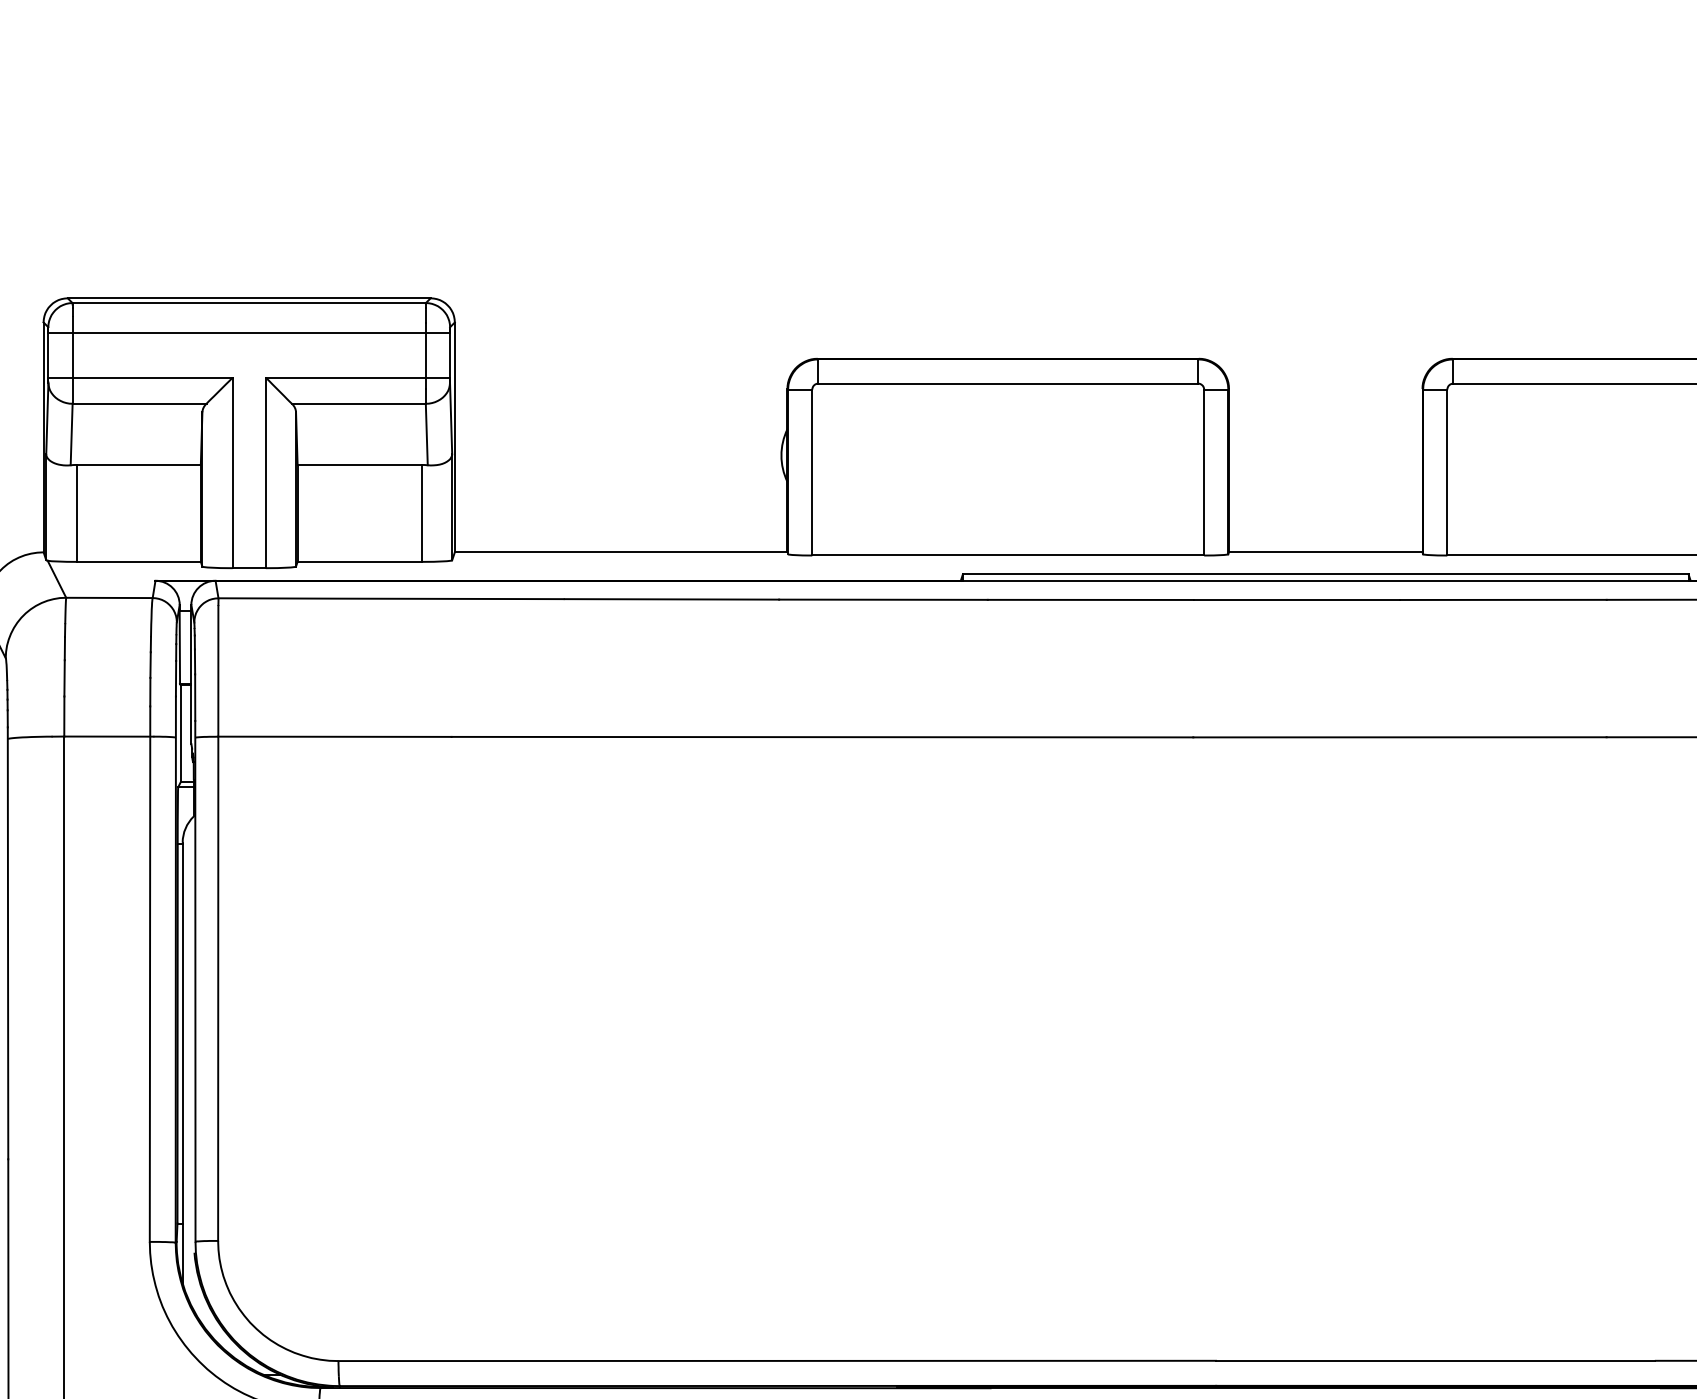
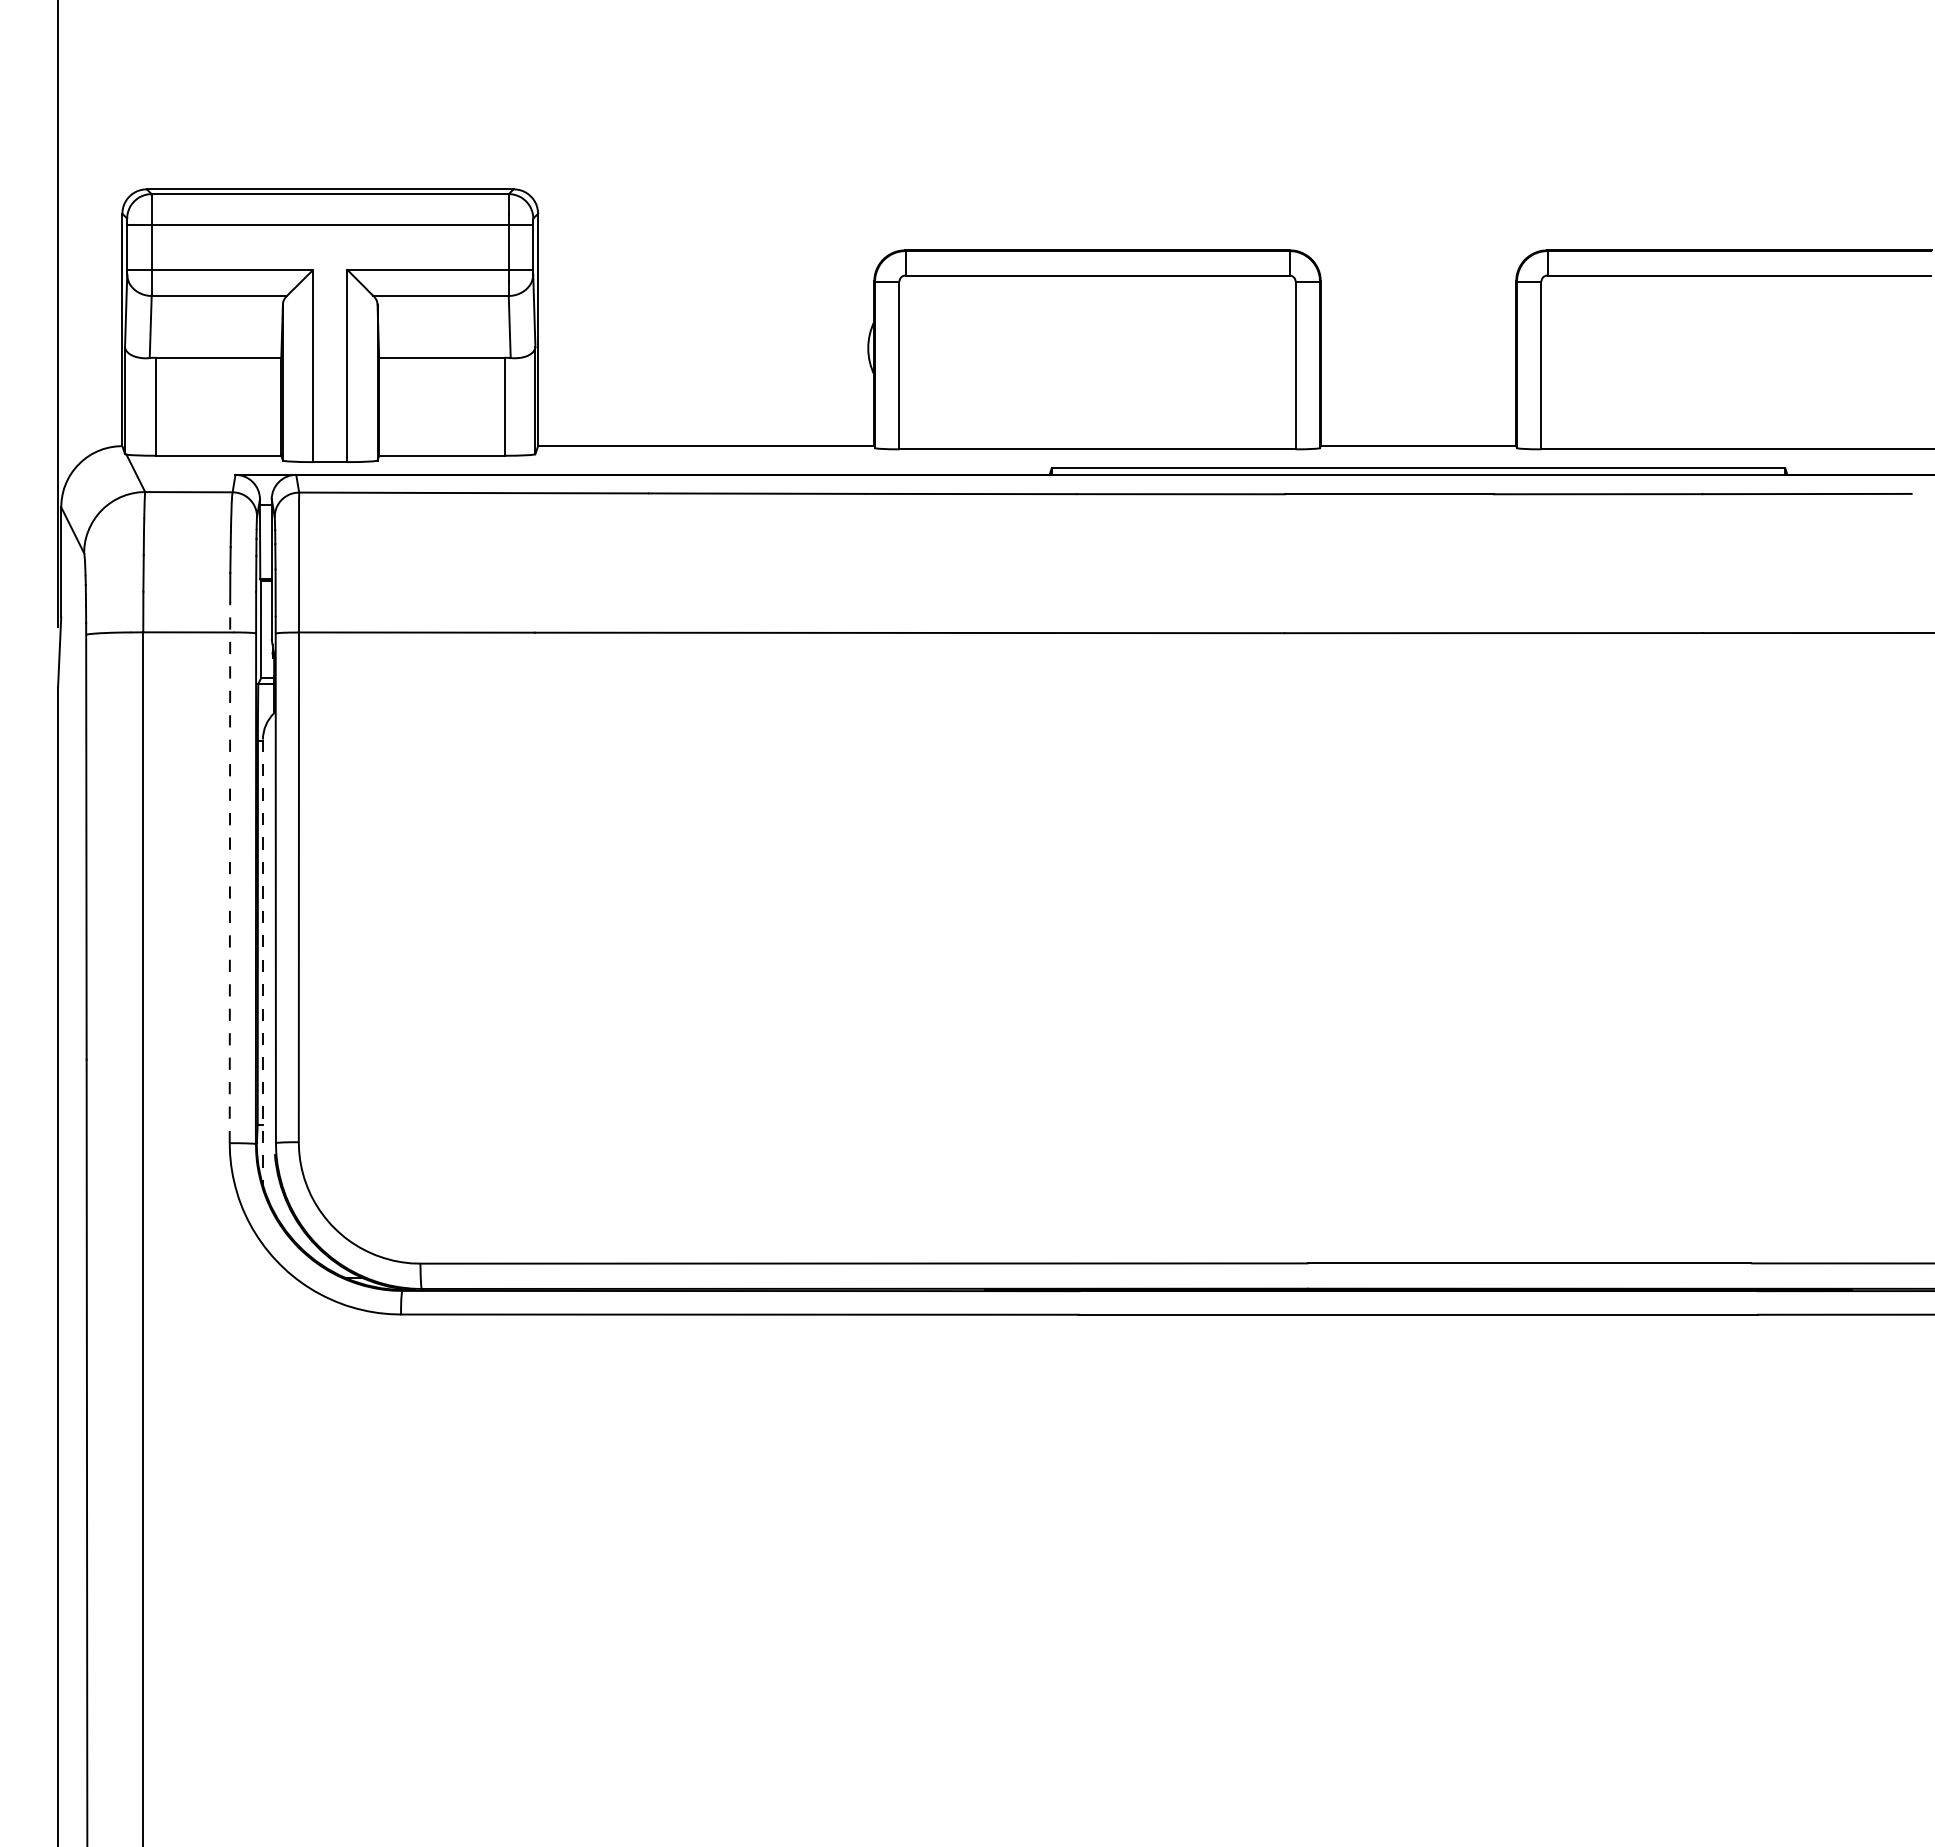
line: (149, 974) -> (229, 872), solid -> dashed
line: (182, 1063) -> (262, 962), solid -> dashed

